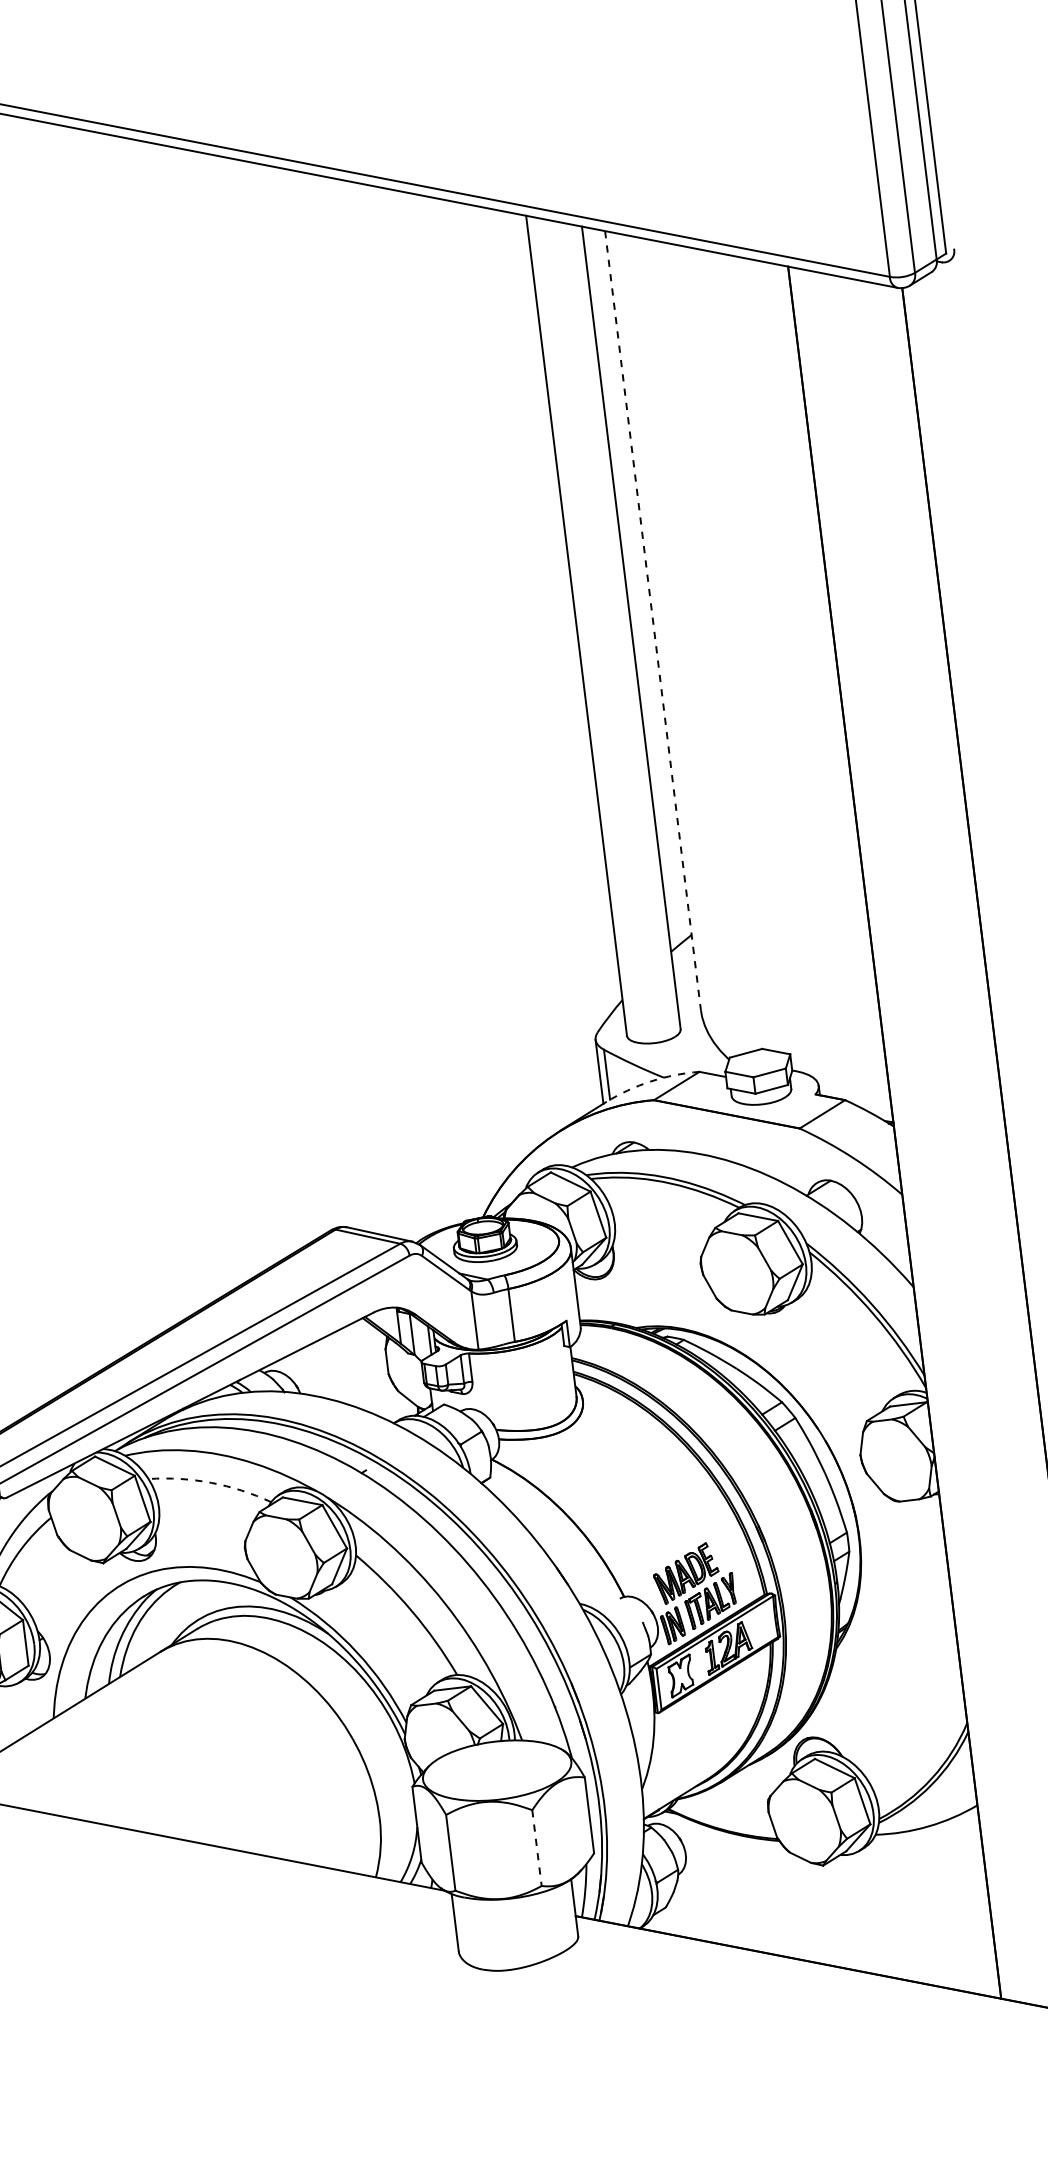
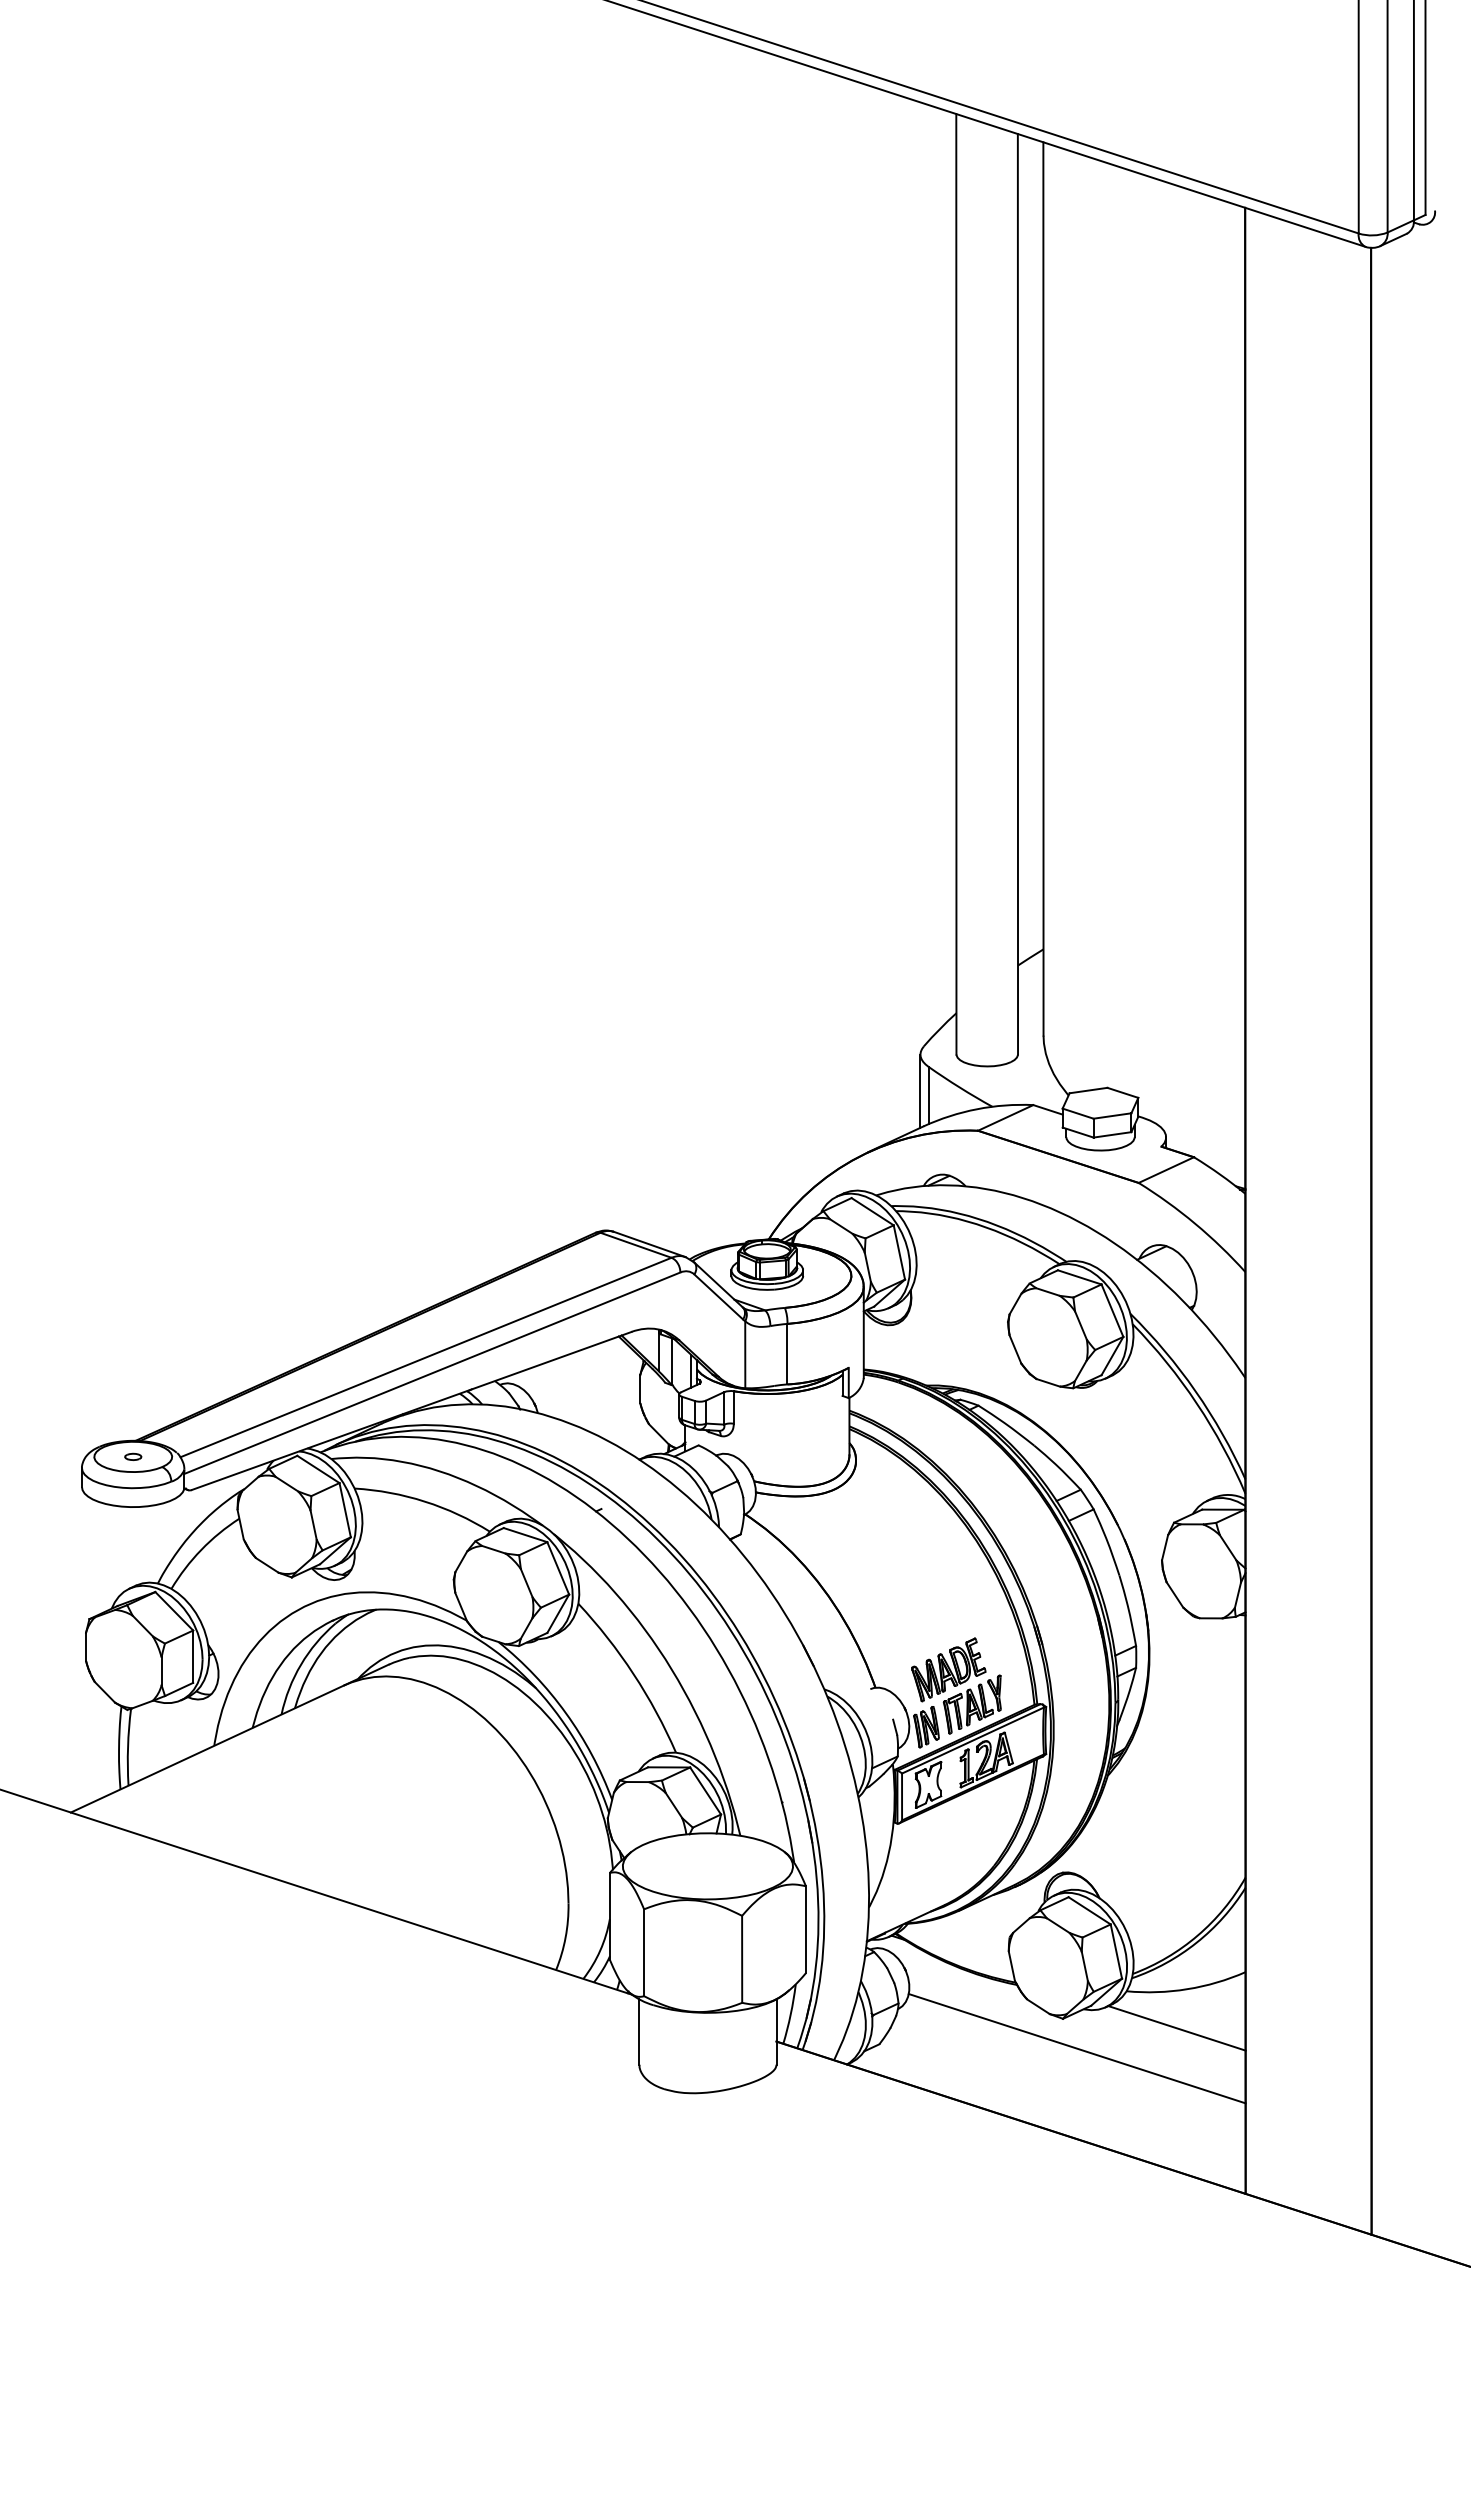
line: (653, 621) -> (1043, 589), dashed -> solid
arc: (651, 1081) -> (977, 1109), dashed -> solid
arc: (210, 1482) -> (424, 1501), dashed -> solid
line: (537, 1848) -> (742, 1959), dashed -> solid
line: (923, 1861) -> (1176, 2028), added
line: (838, 1890) -> (1076, 2048), added

